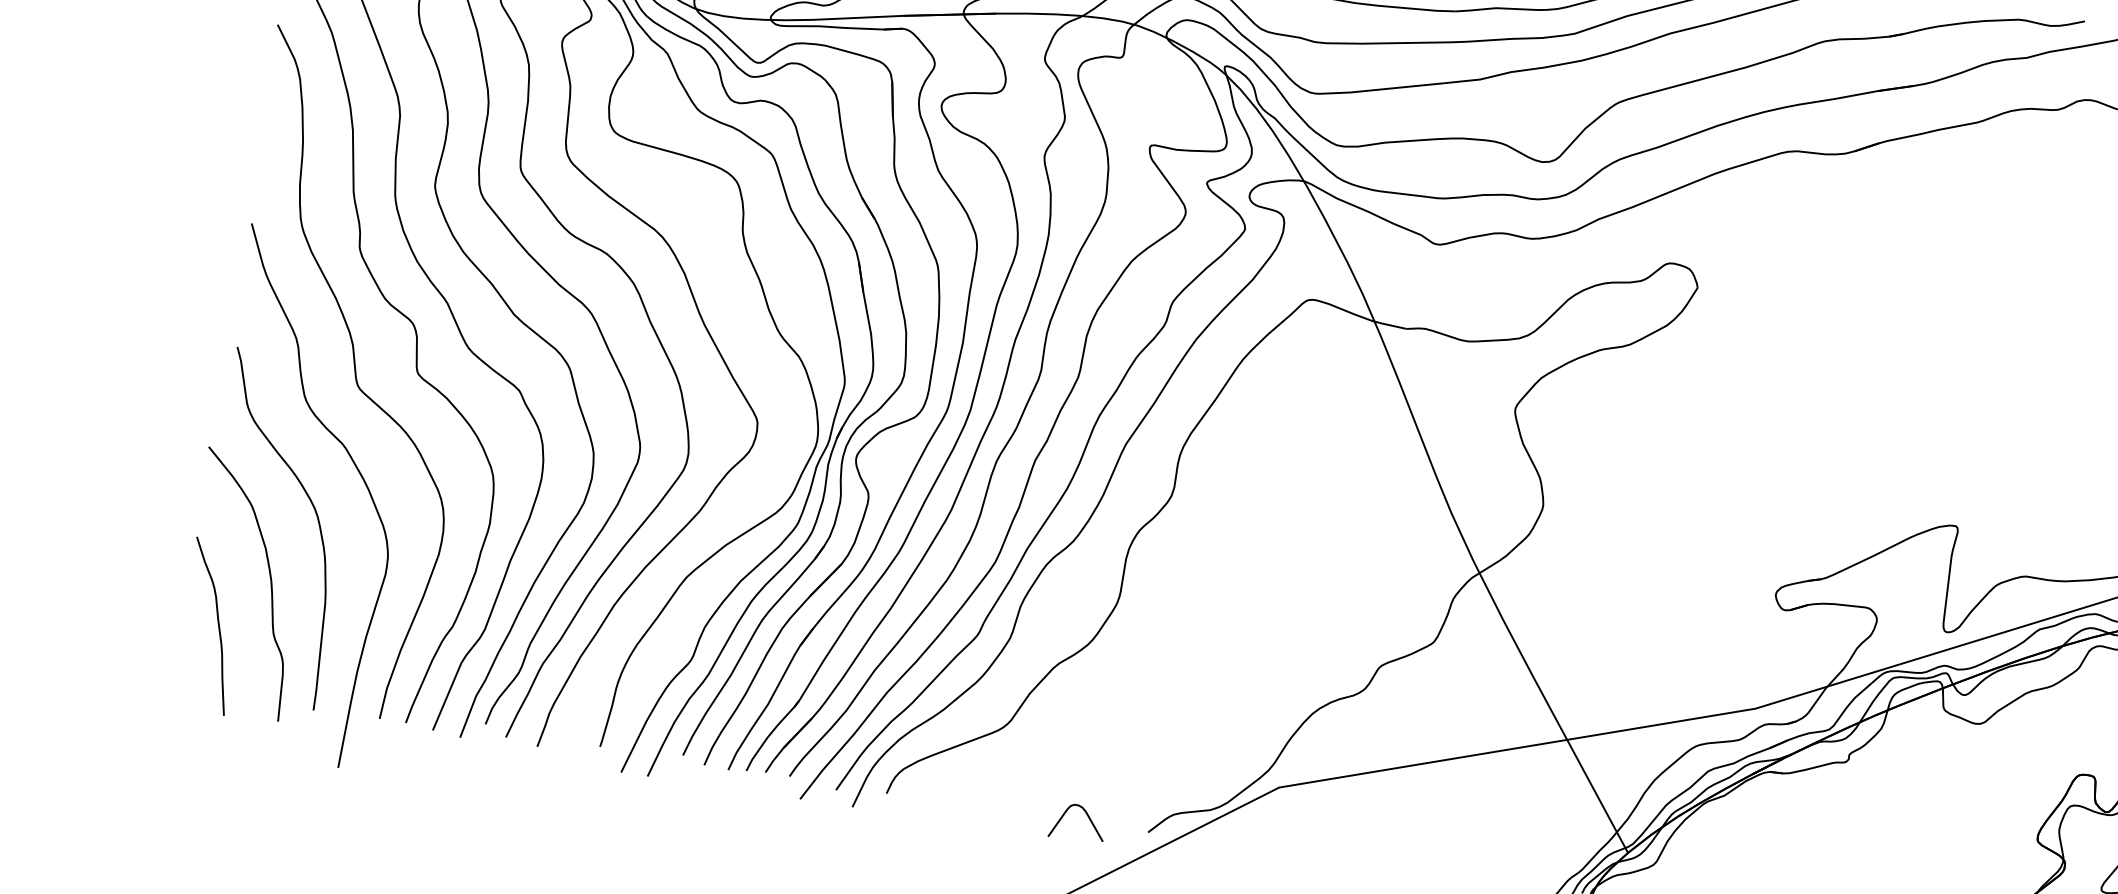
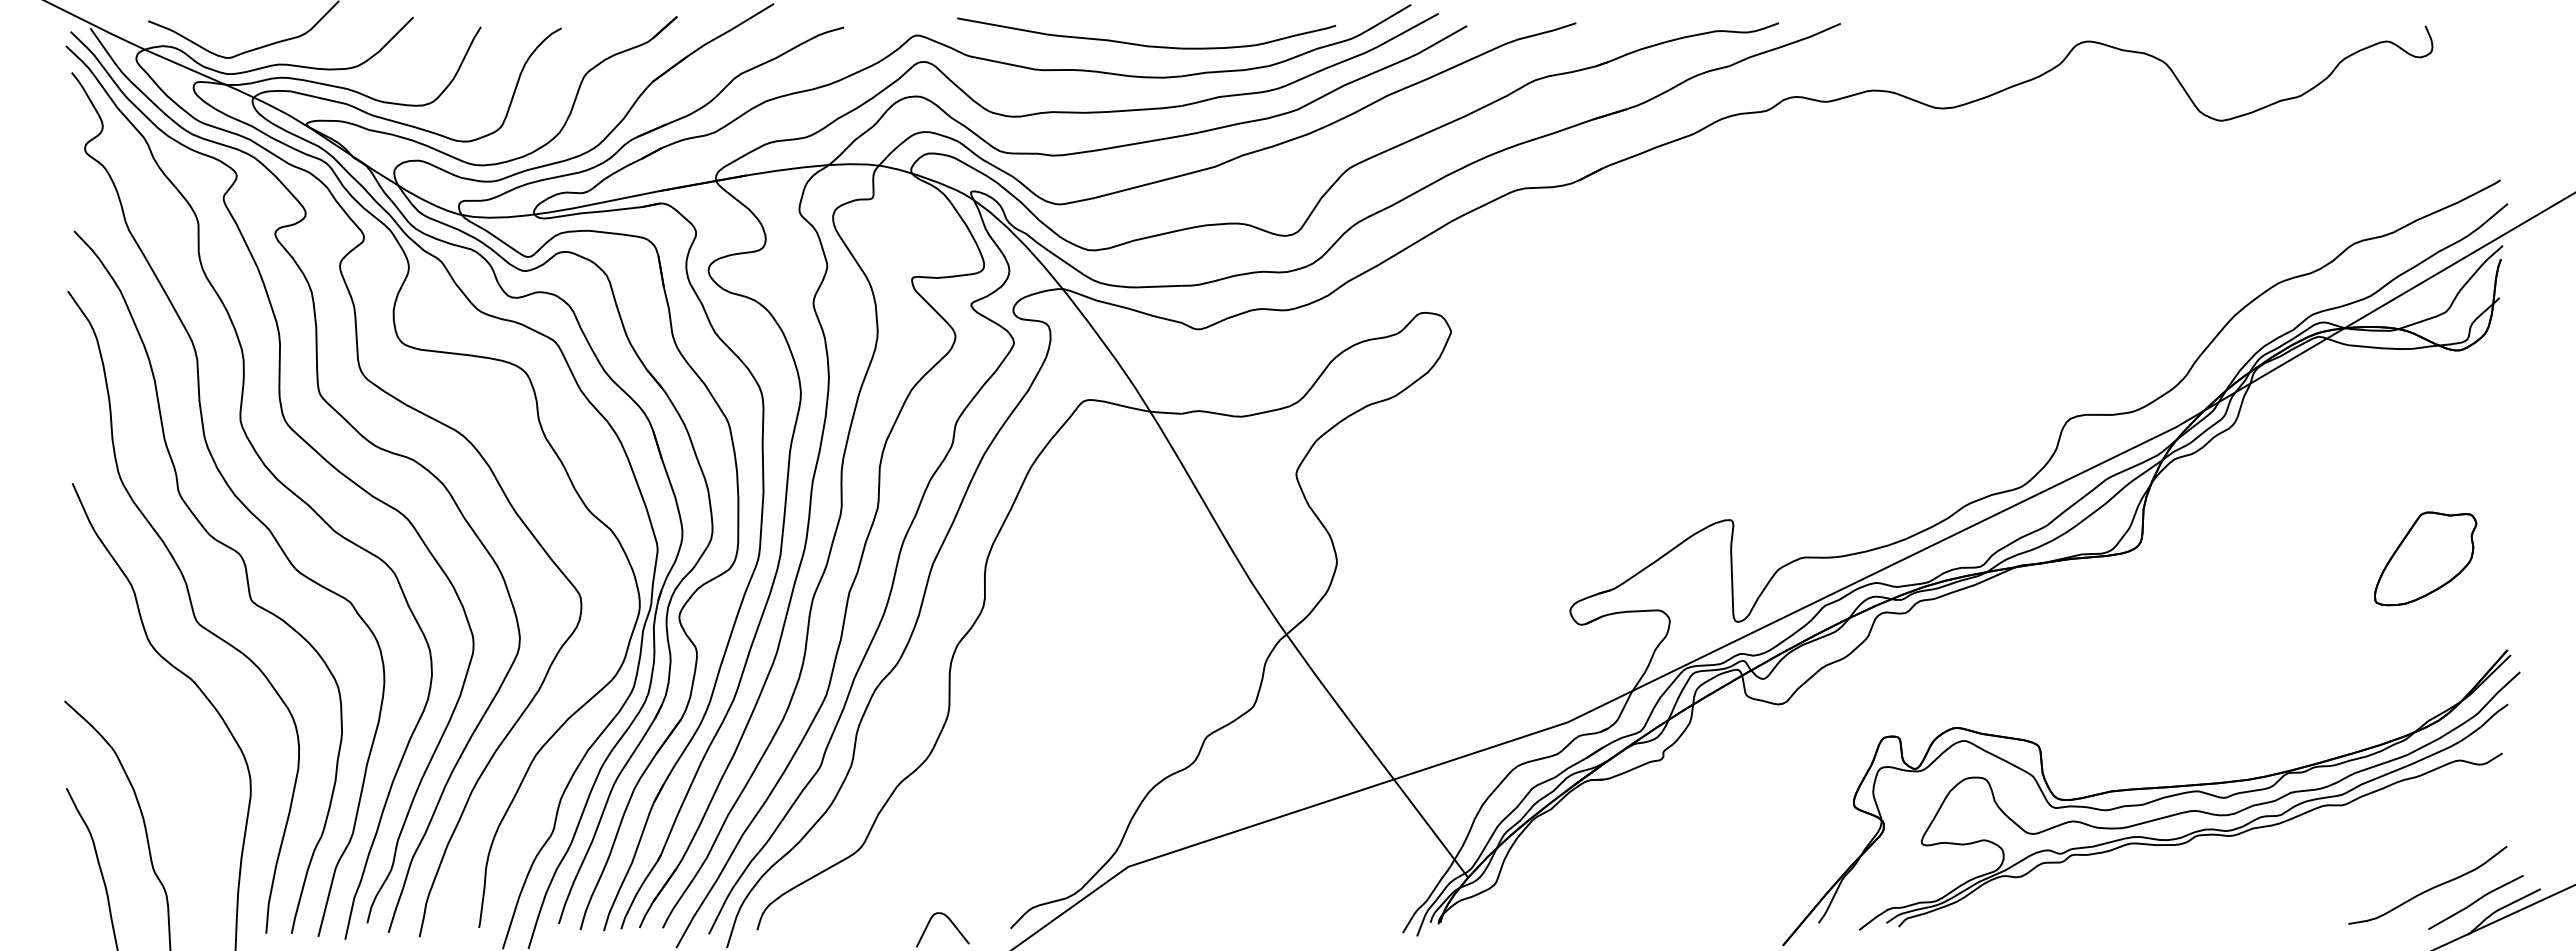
curve: (315, 514) -> (175, 749), removed

